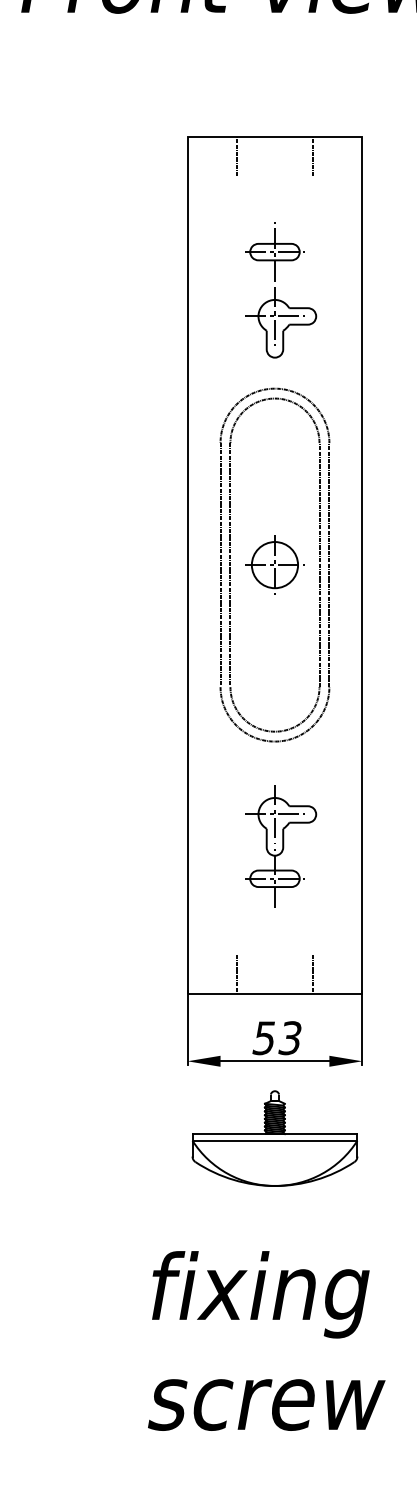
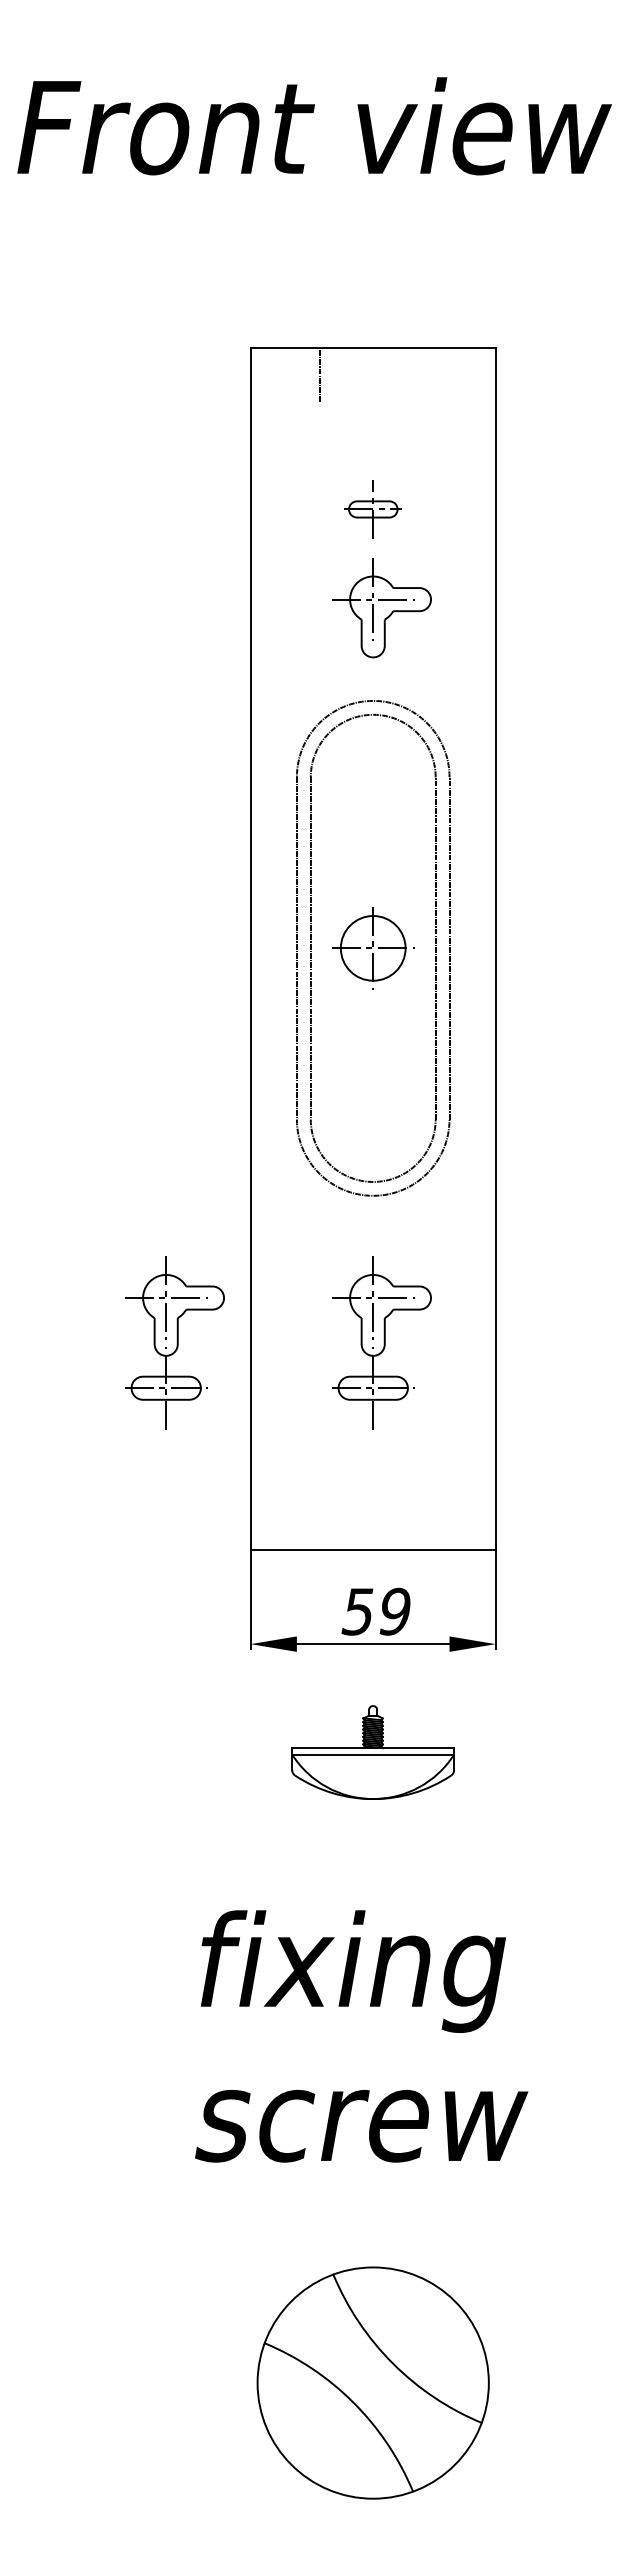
line: (312, 155) -> (426, 374), removed
part: (275, 252) -> (373, 509), size x0.7
part: (133, 846) -> (174, 1342), added
line: (237, 974) -> (320, 1522), removed
line: (312, 974) -> (426, 1522), removed
text: (290, 1038) -> (394, 1611), 53 -> 59
part: (274, 1138) -> (372, 1752), size x0.7

